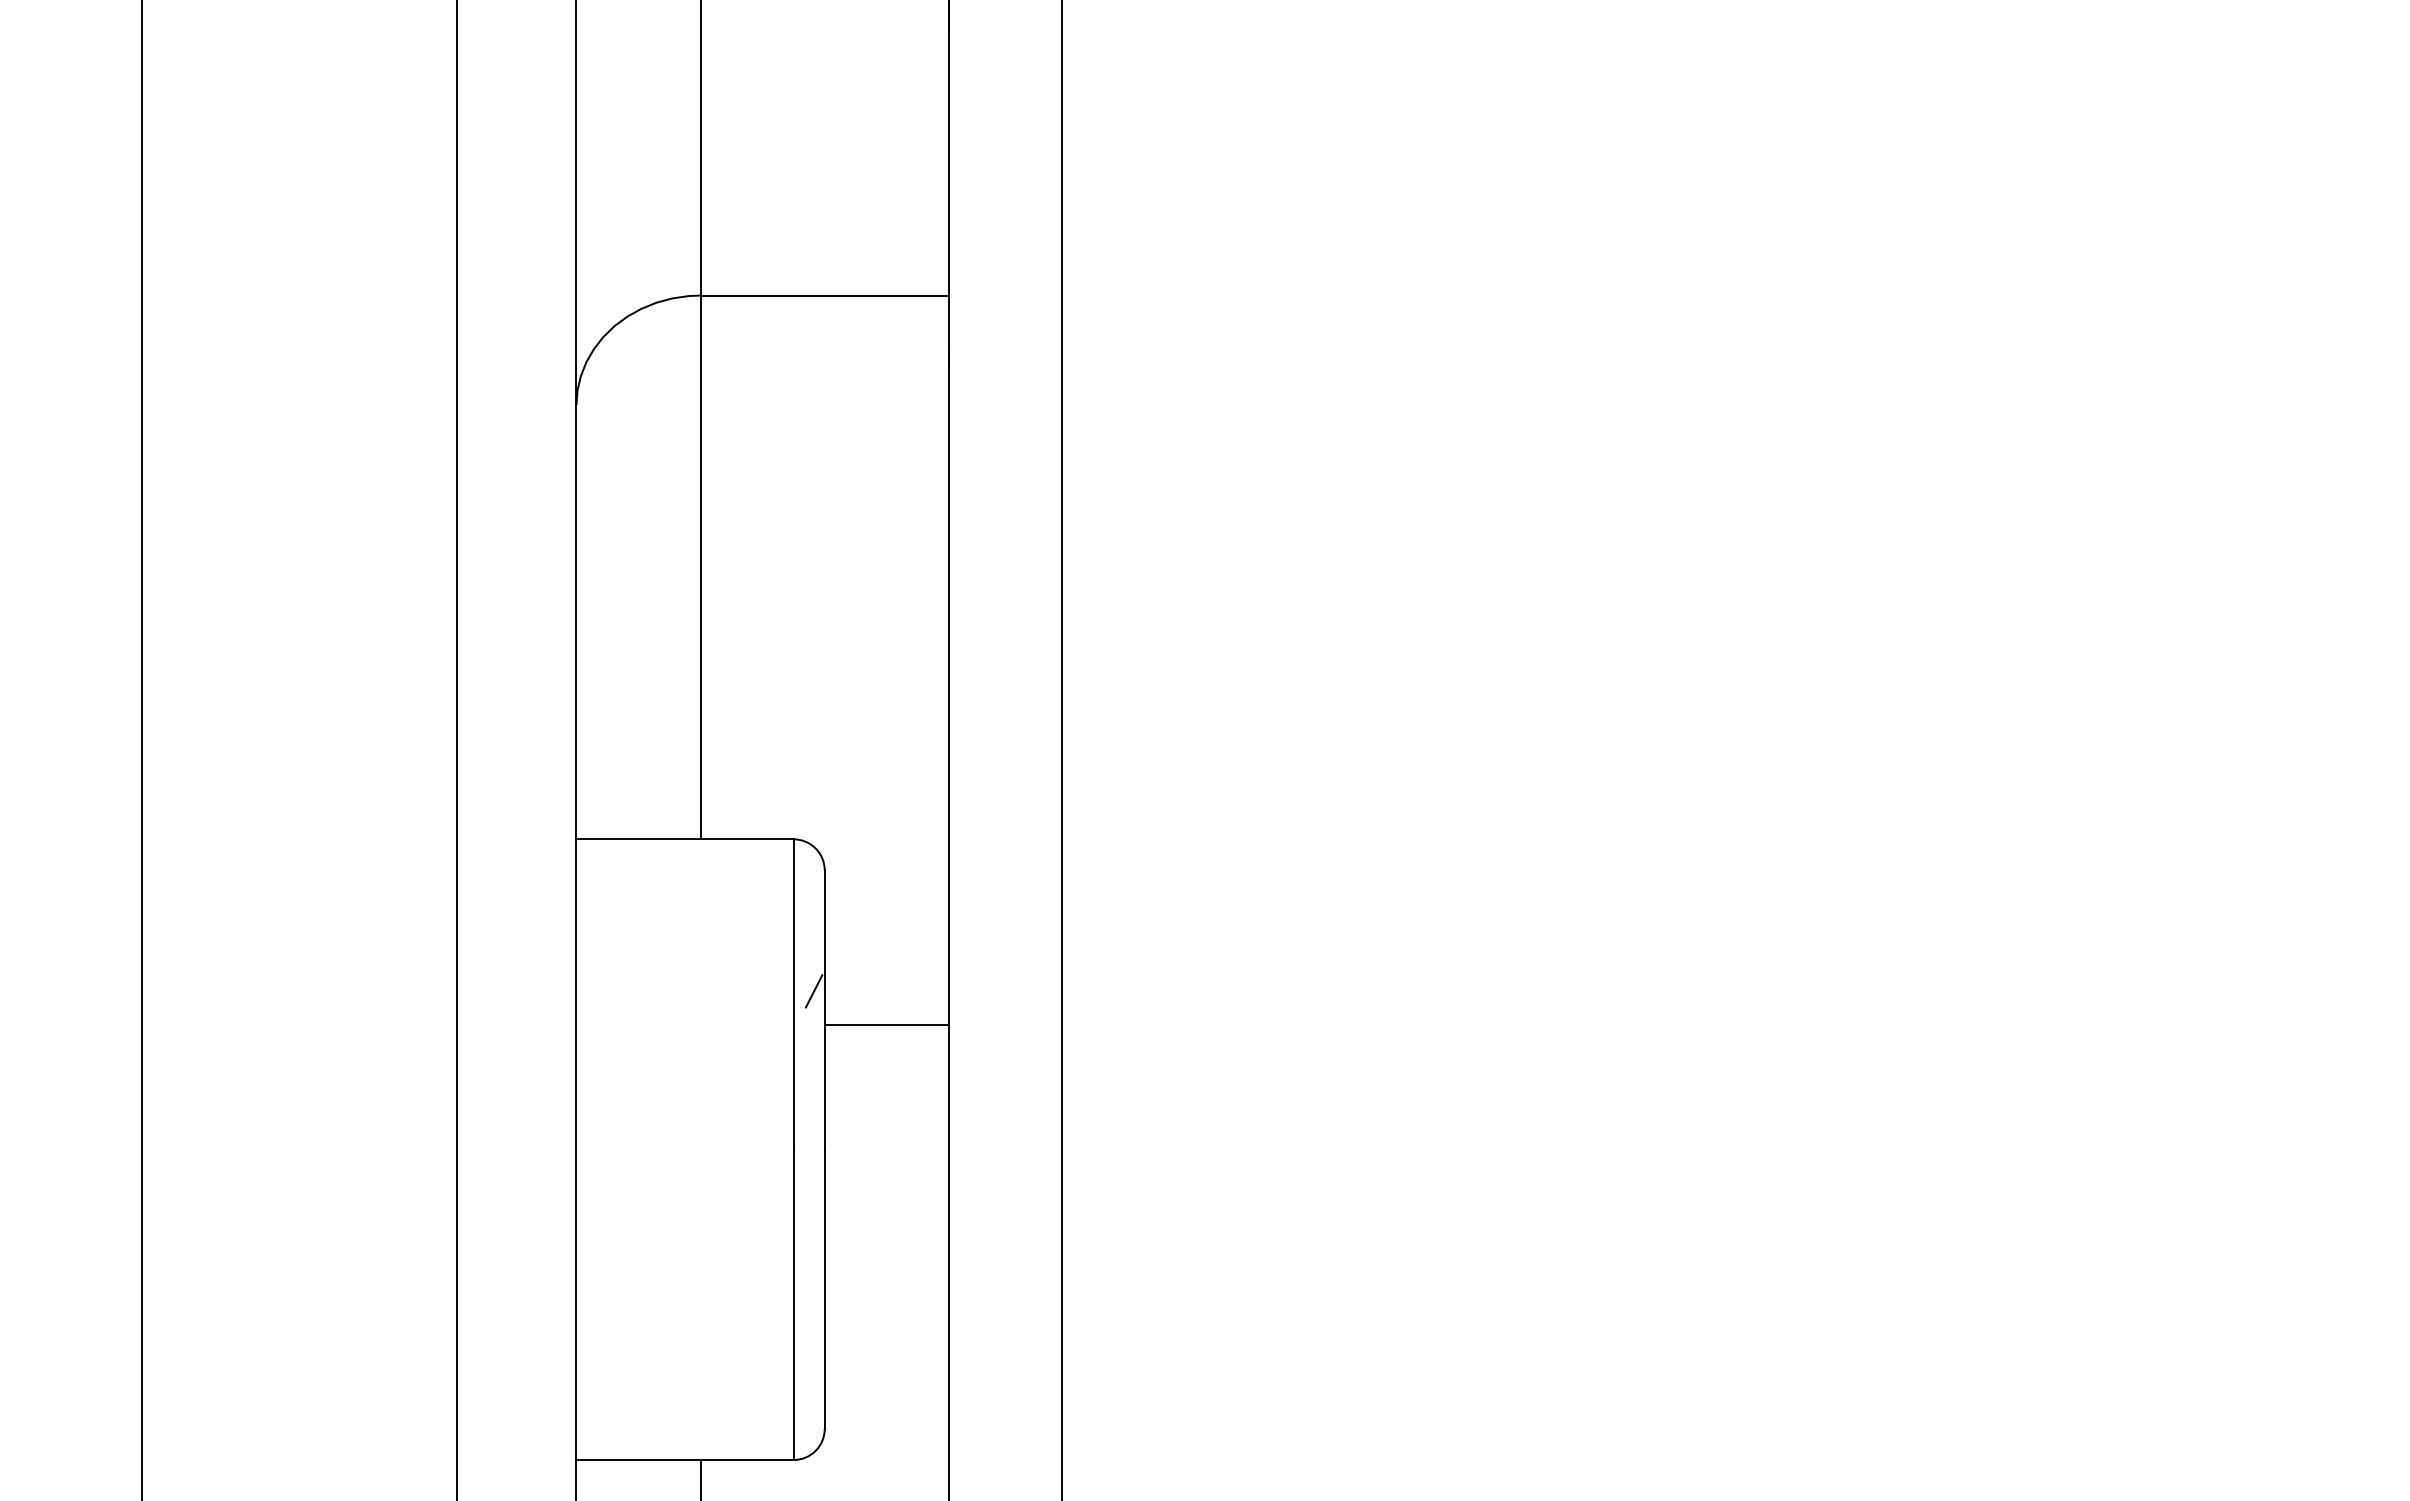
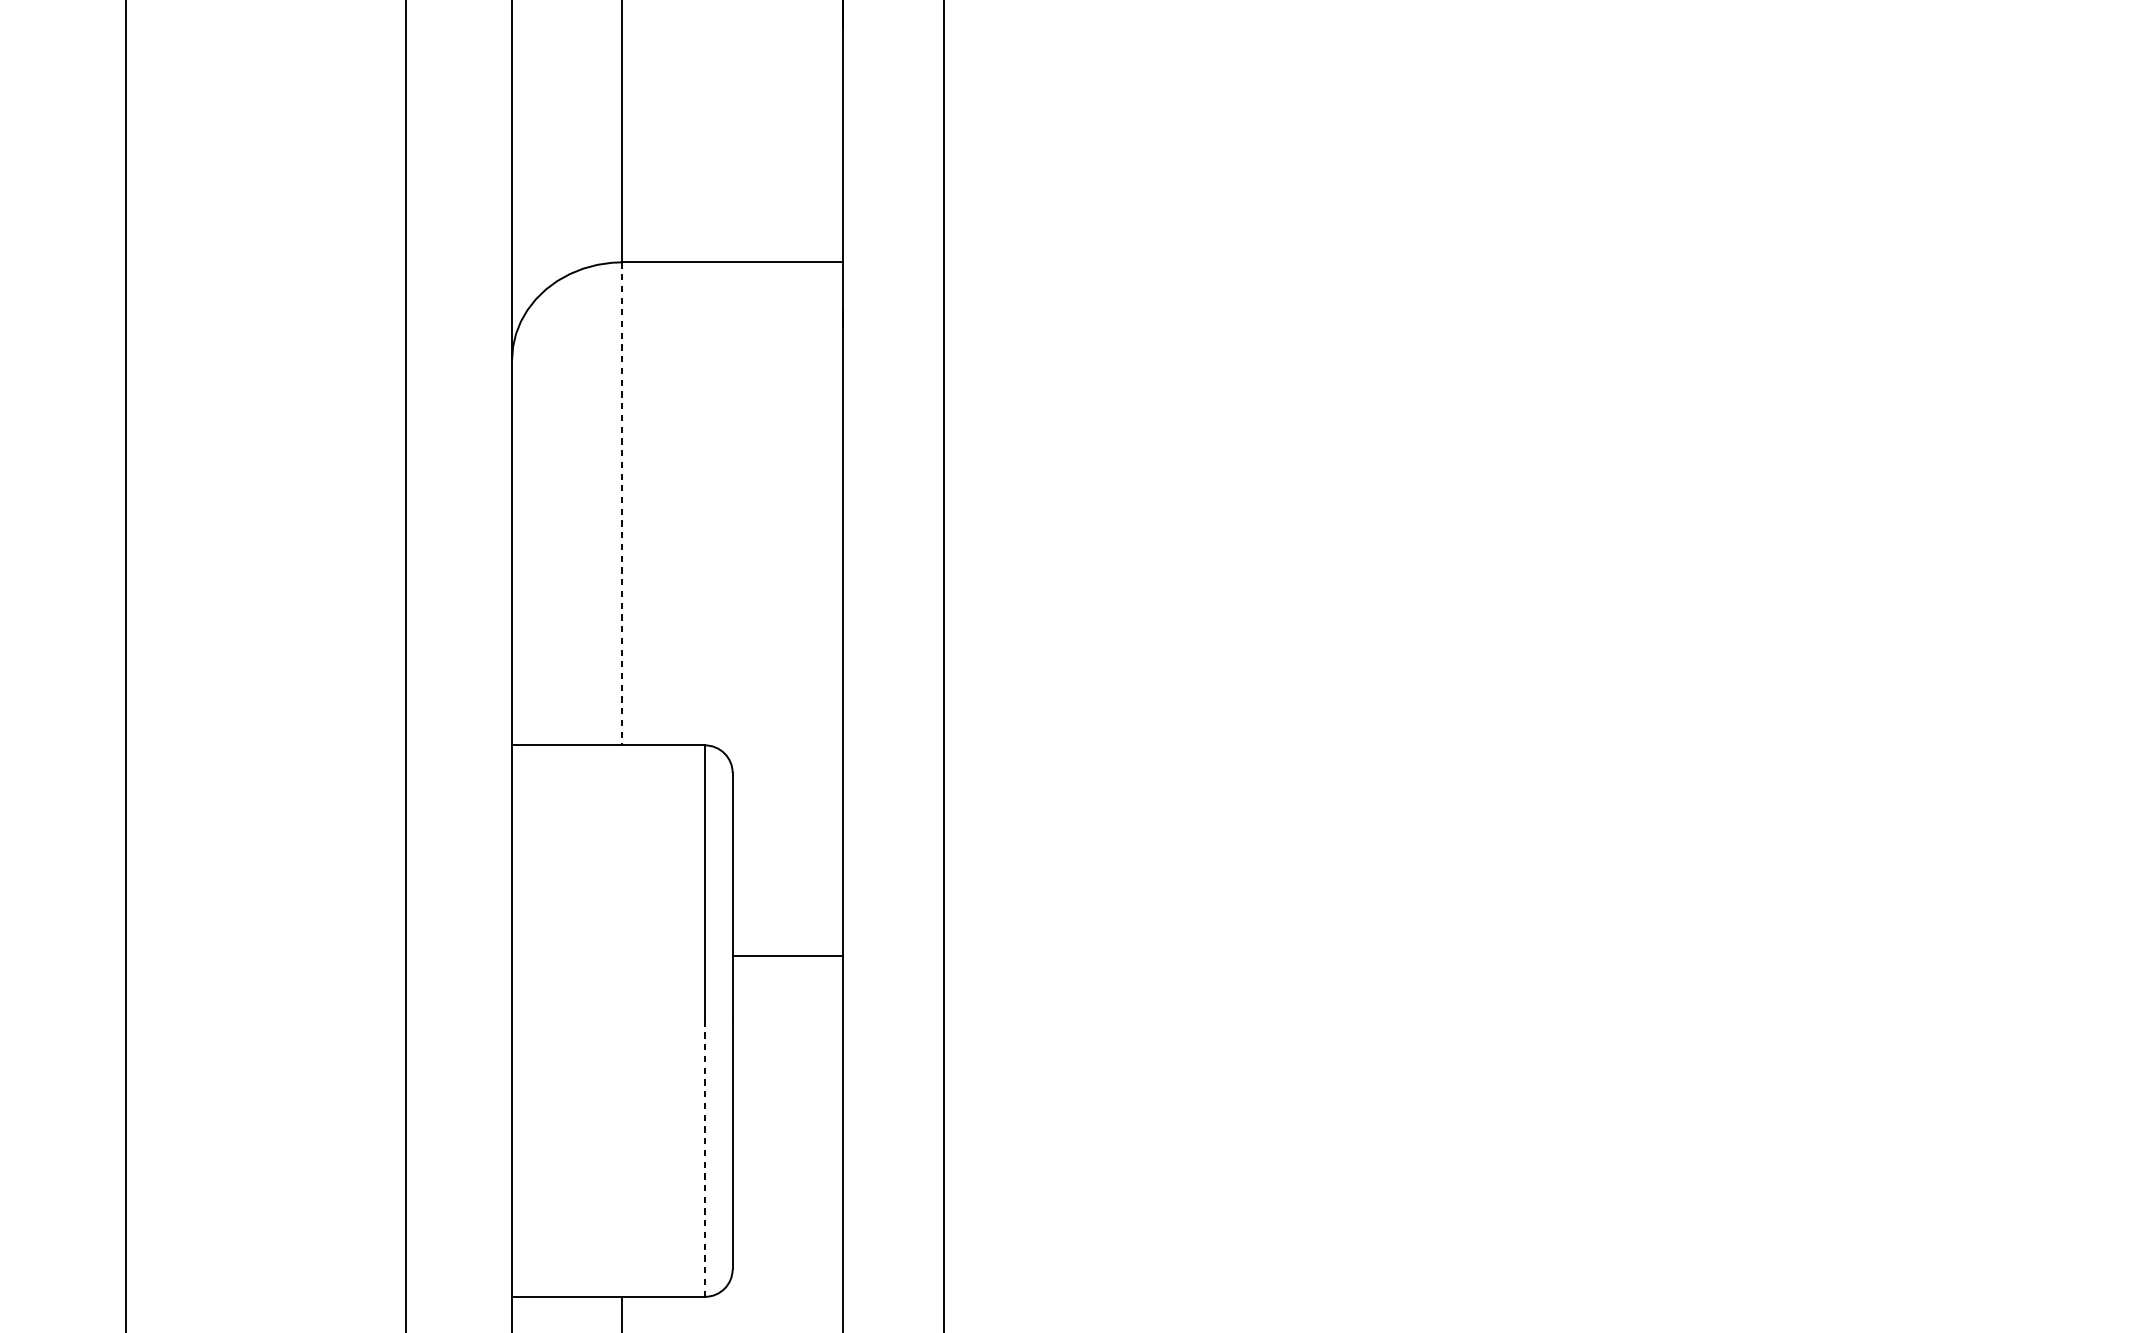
line: (700, 567) -> (622, 503), solid -> dashed
line: (813, 991) -> (722, 880), removed
line: (886, 1024) -> (787, 956), moved
line: (793, 1304) -> (704, 1158), solid -> dashed

